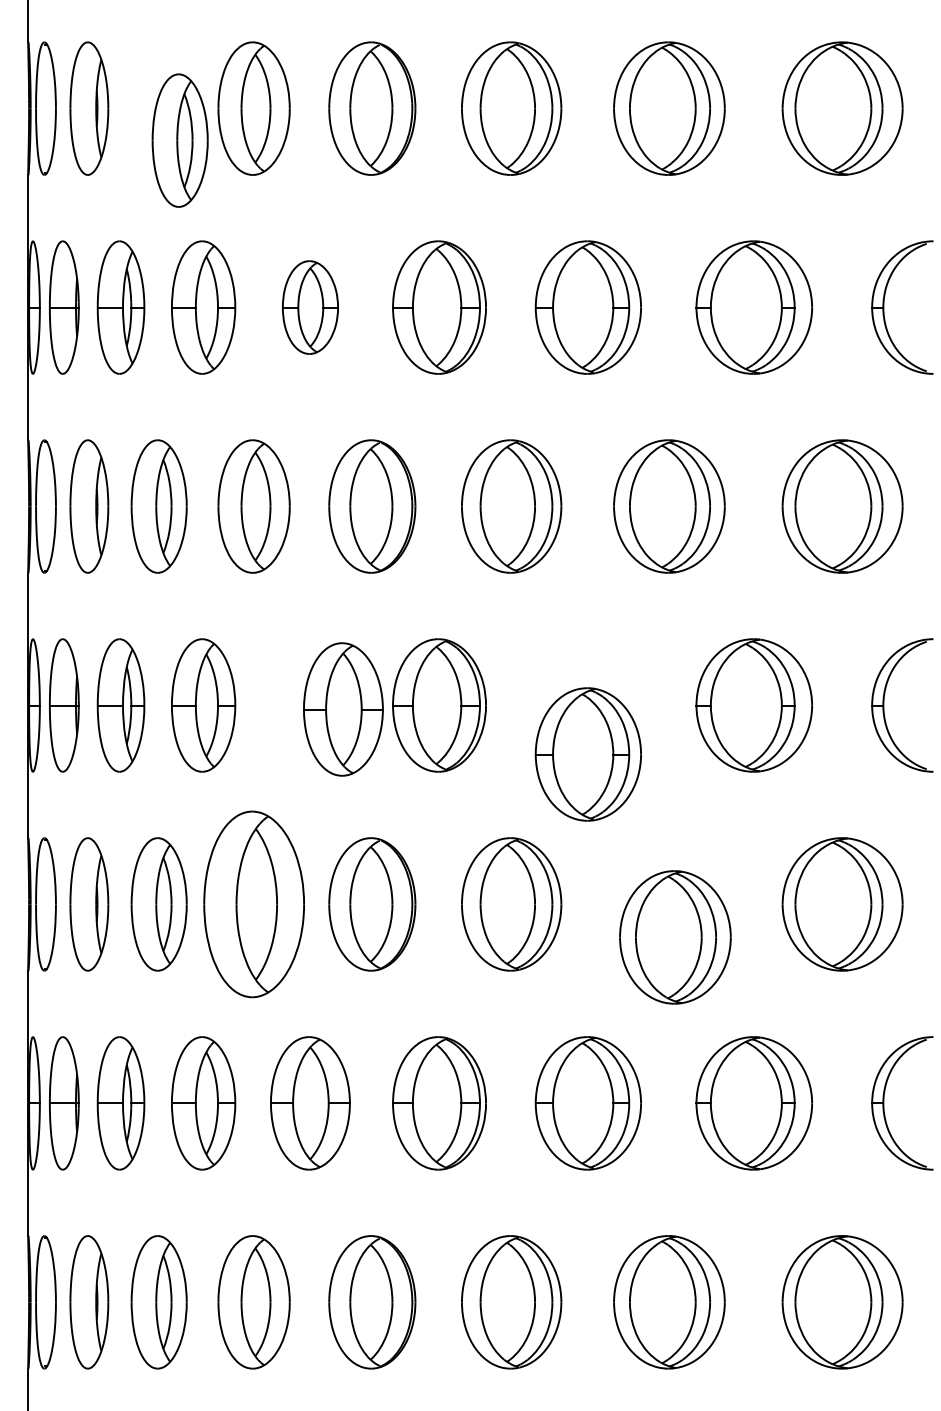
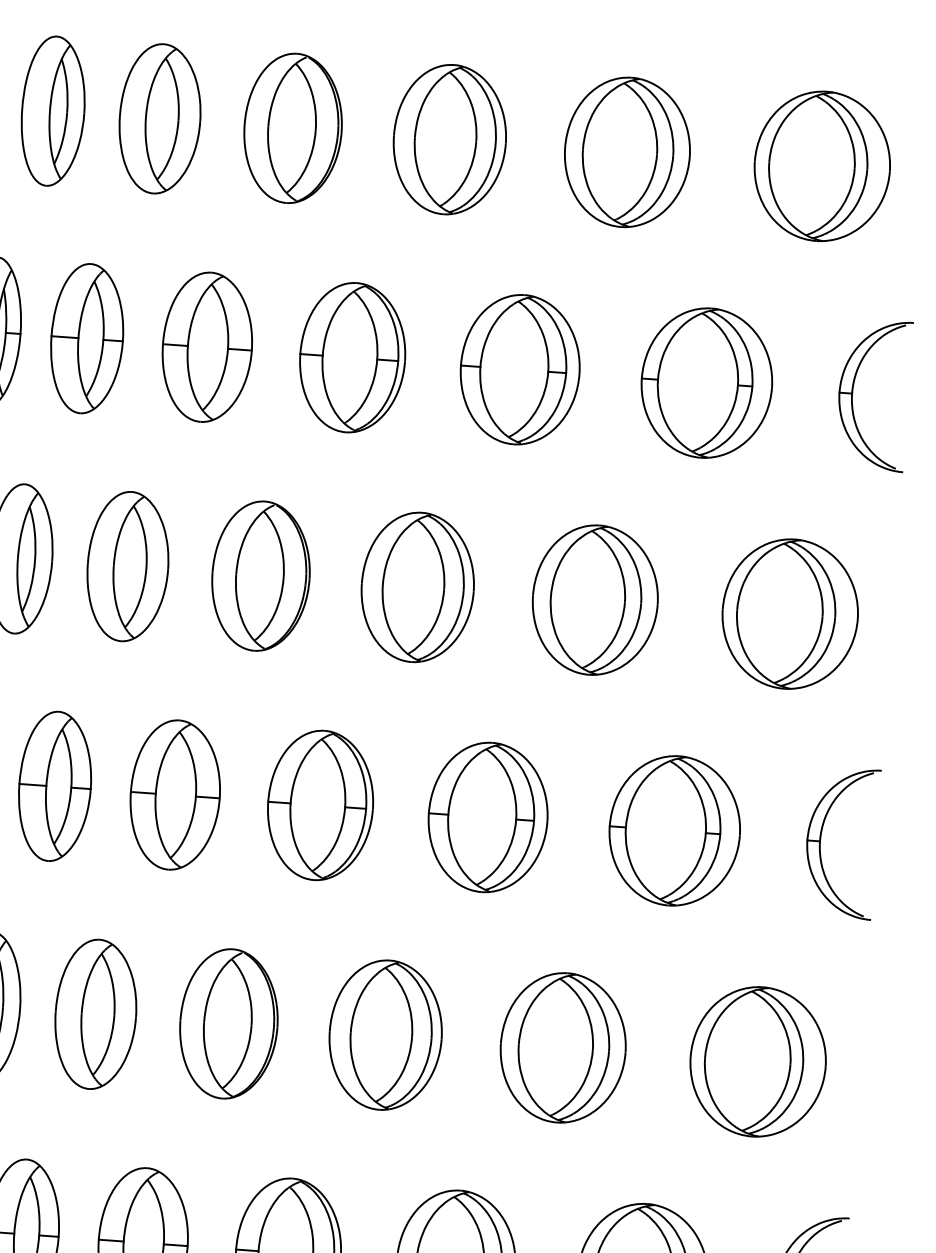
part: (179, 140) -> (52, 111), moved
part: (310, 307) -> (207, 347), size x1.43
part: (343, 709) -> (175, 795), moved
part: (587, 754) -> (487, 817), moved
part: (253, 904) -> (95, 1014), size x0.71
part: (675, 937) -> (563, 1048), moved

